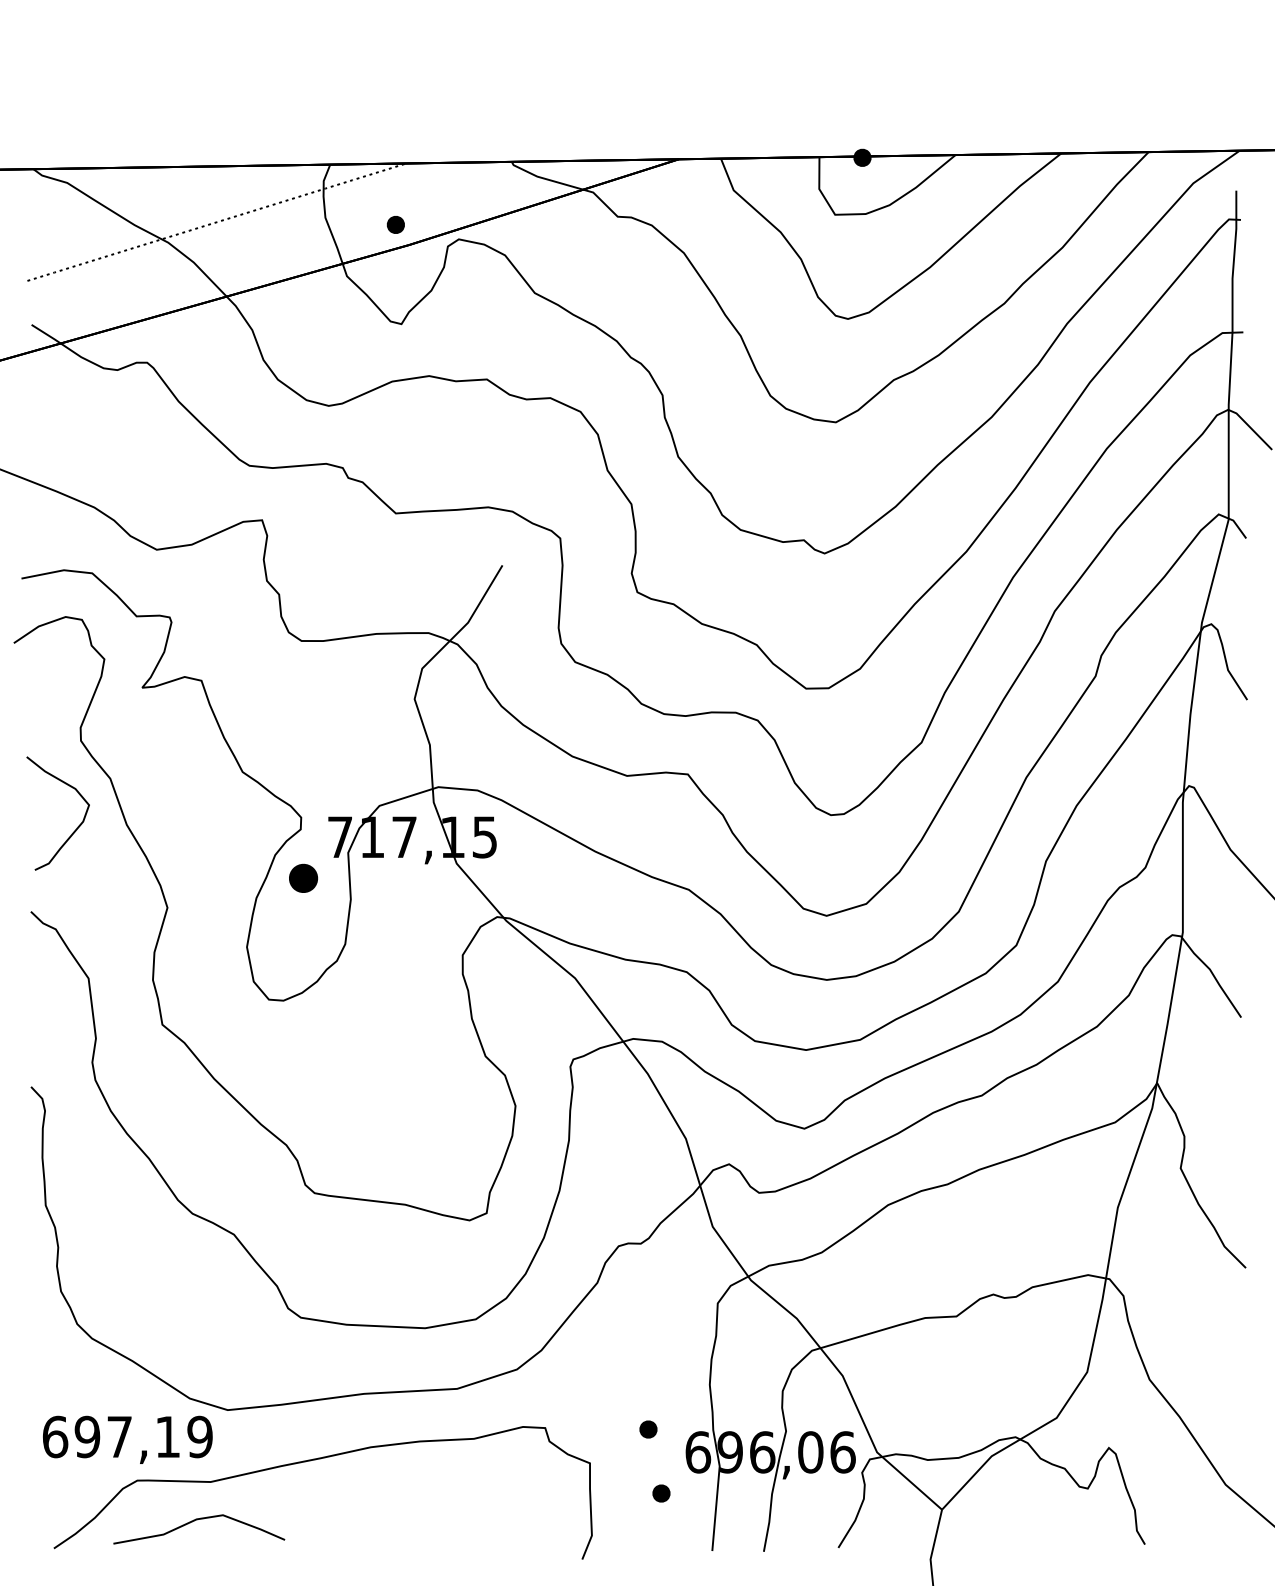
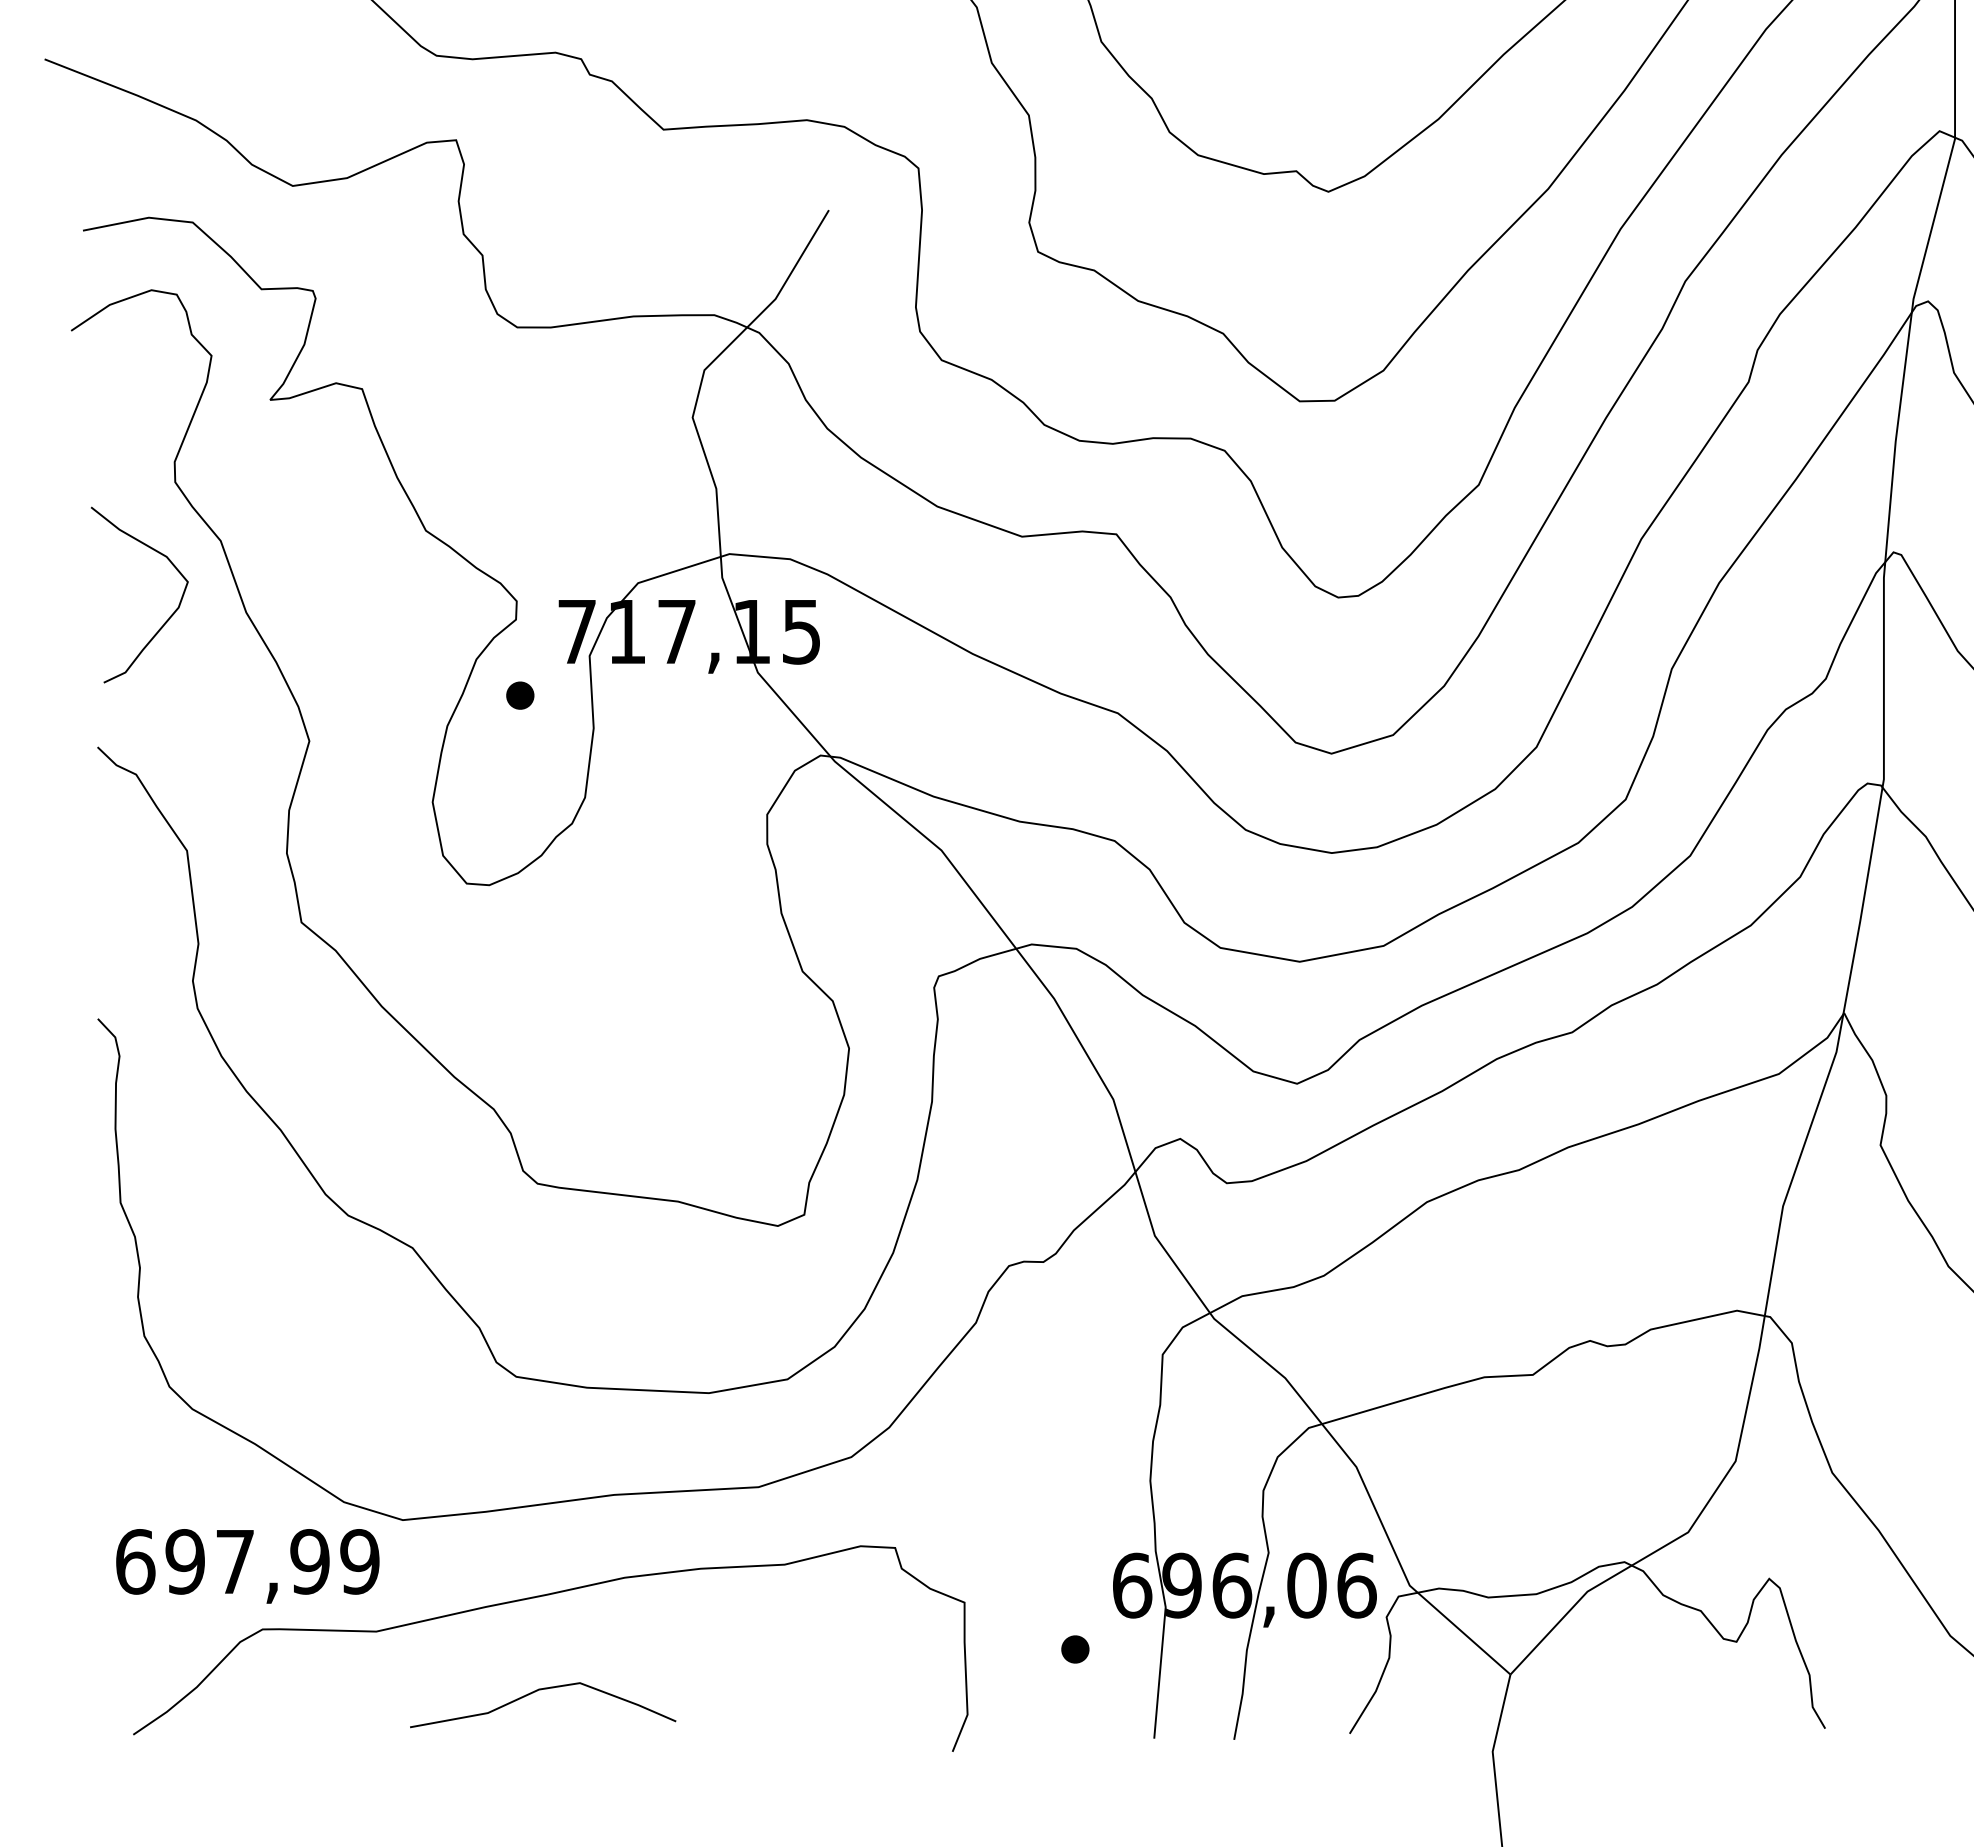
part: (303, 878) -> (520, 695), size x0.62
part: (648, 1429) -> (1055, 1550), removed
text: (167, 1436) -> (309, 1561), 697,19 -> 697,99
curve: (197, 1520) -> (540, 1691), moved

